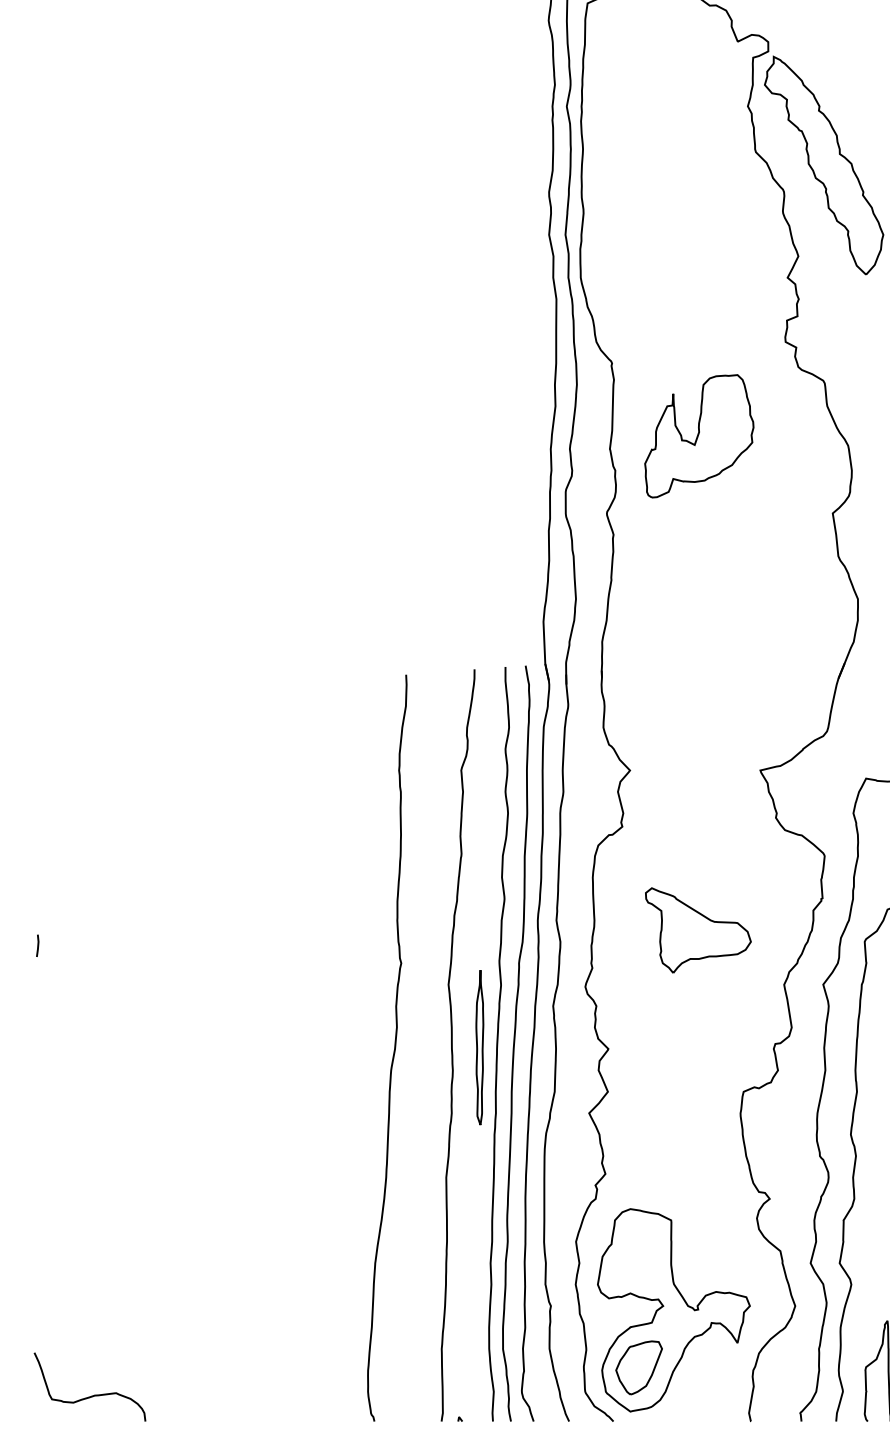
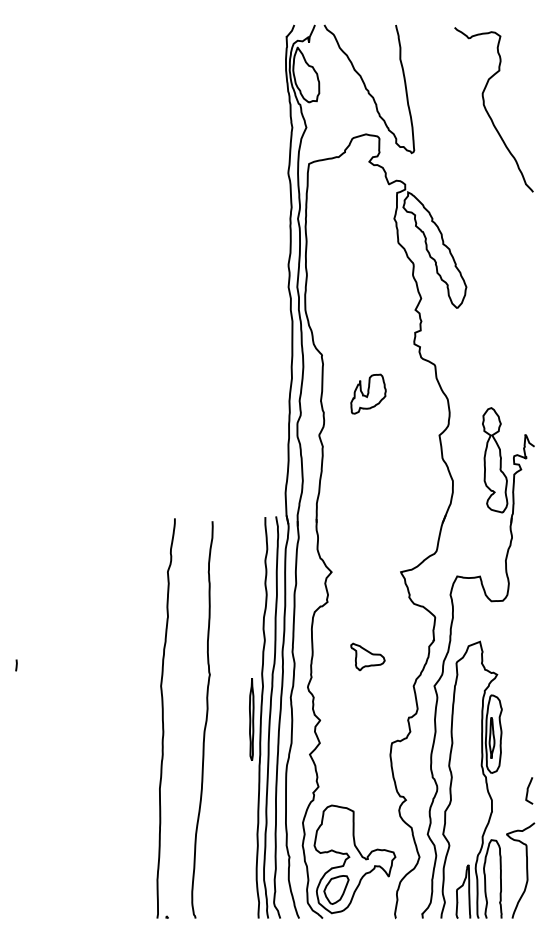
part: (699, 434) -> (368, 393), size x0.6
part: (697, 929) -> (367, 656), size x0.6
part: (456, 1045) -> (165, 718), moved
curve: (96, 1393) -> (47, 903), removed

